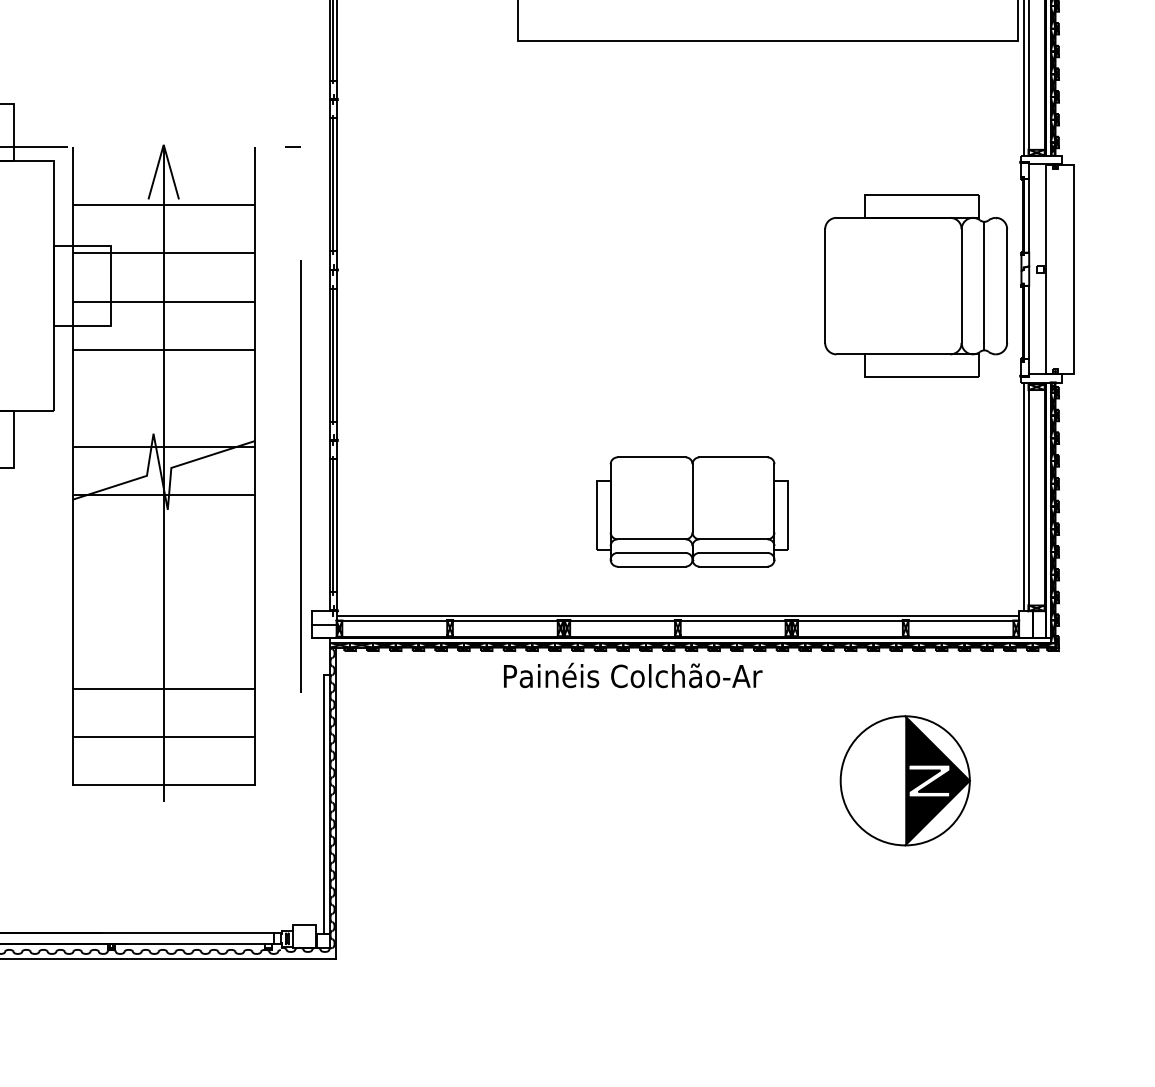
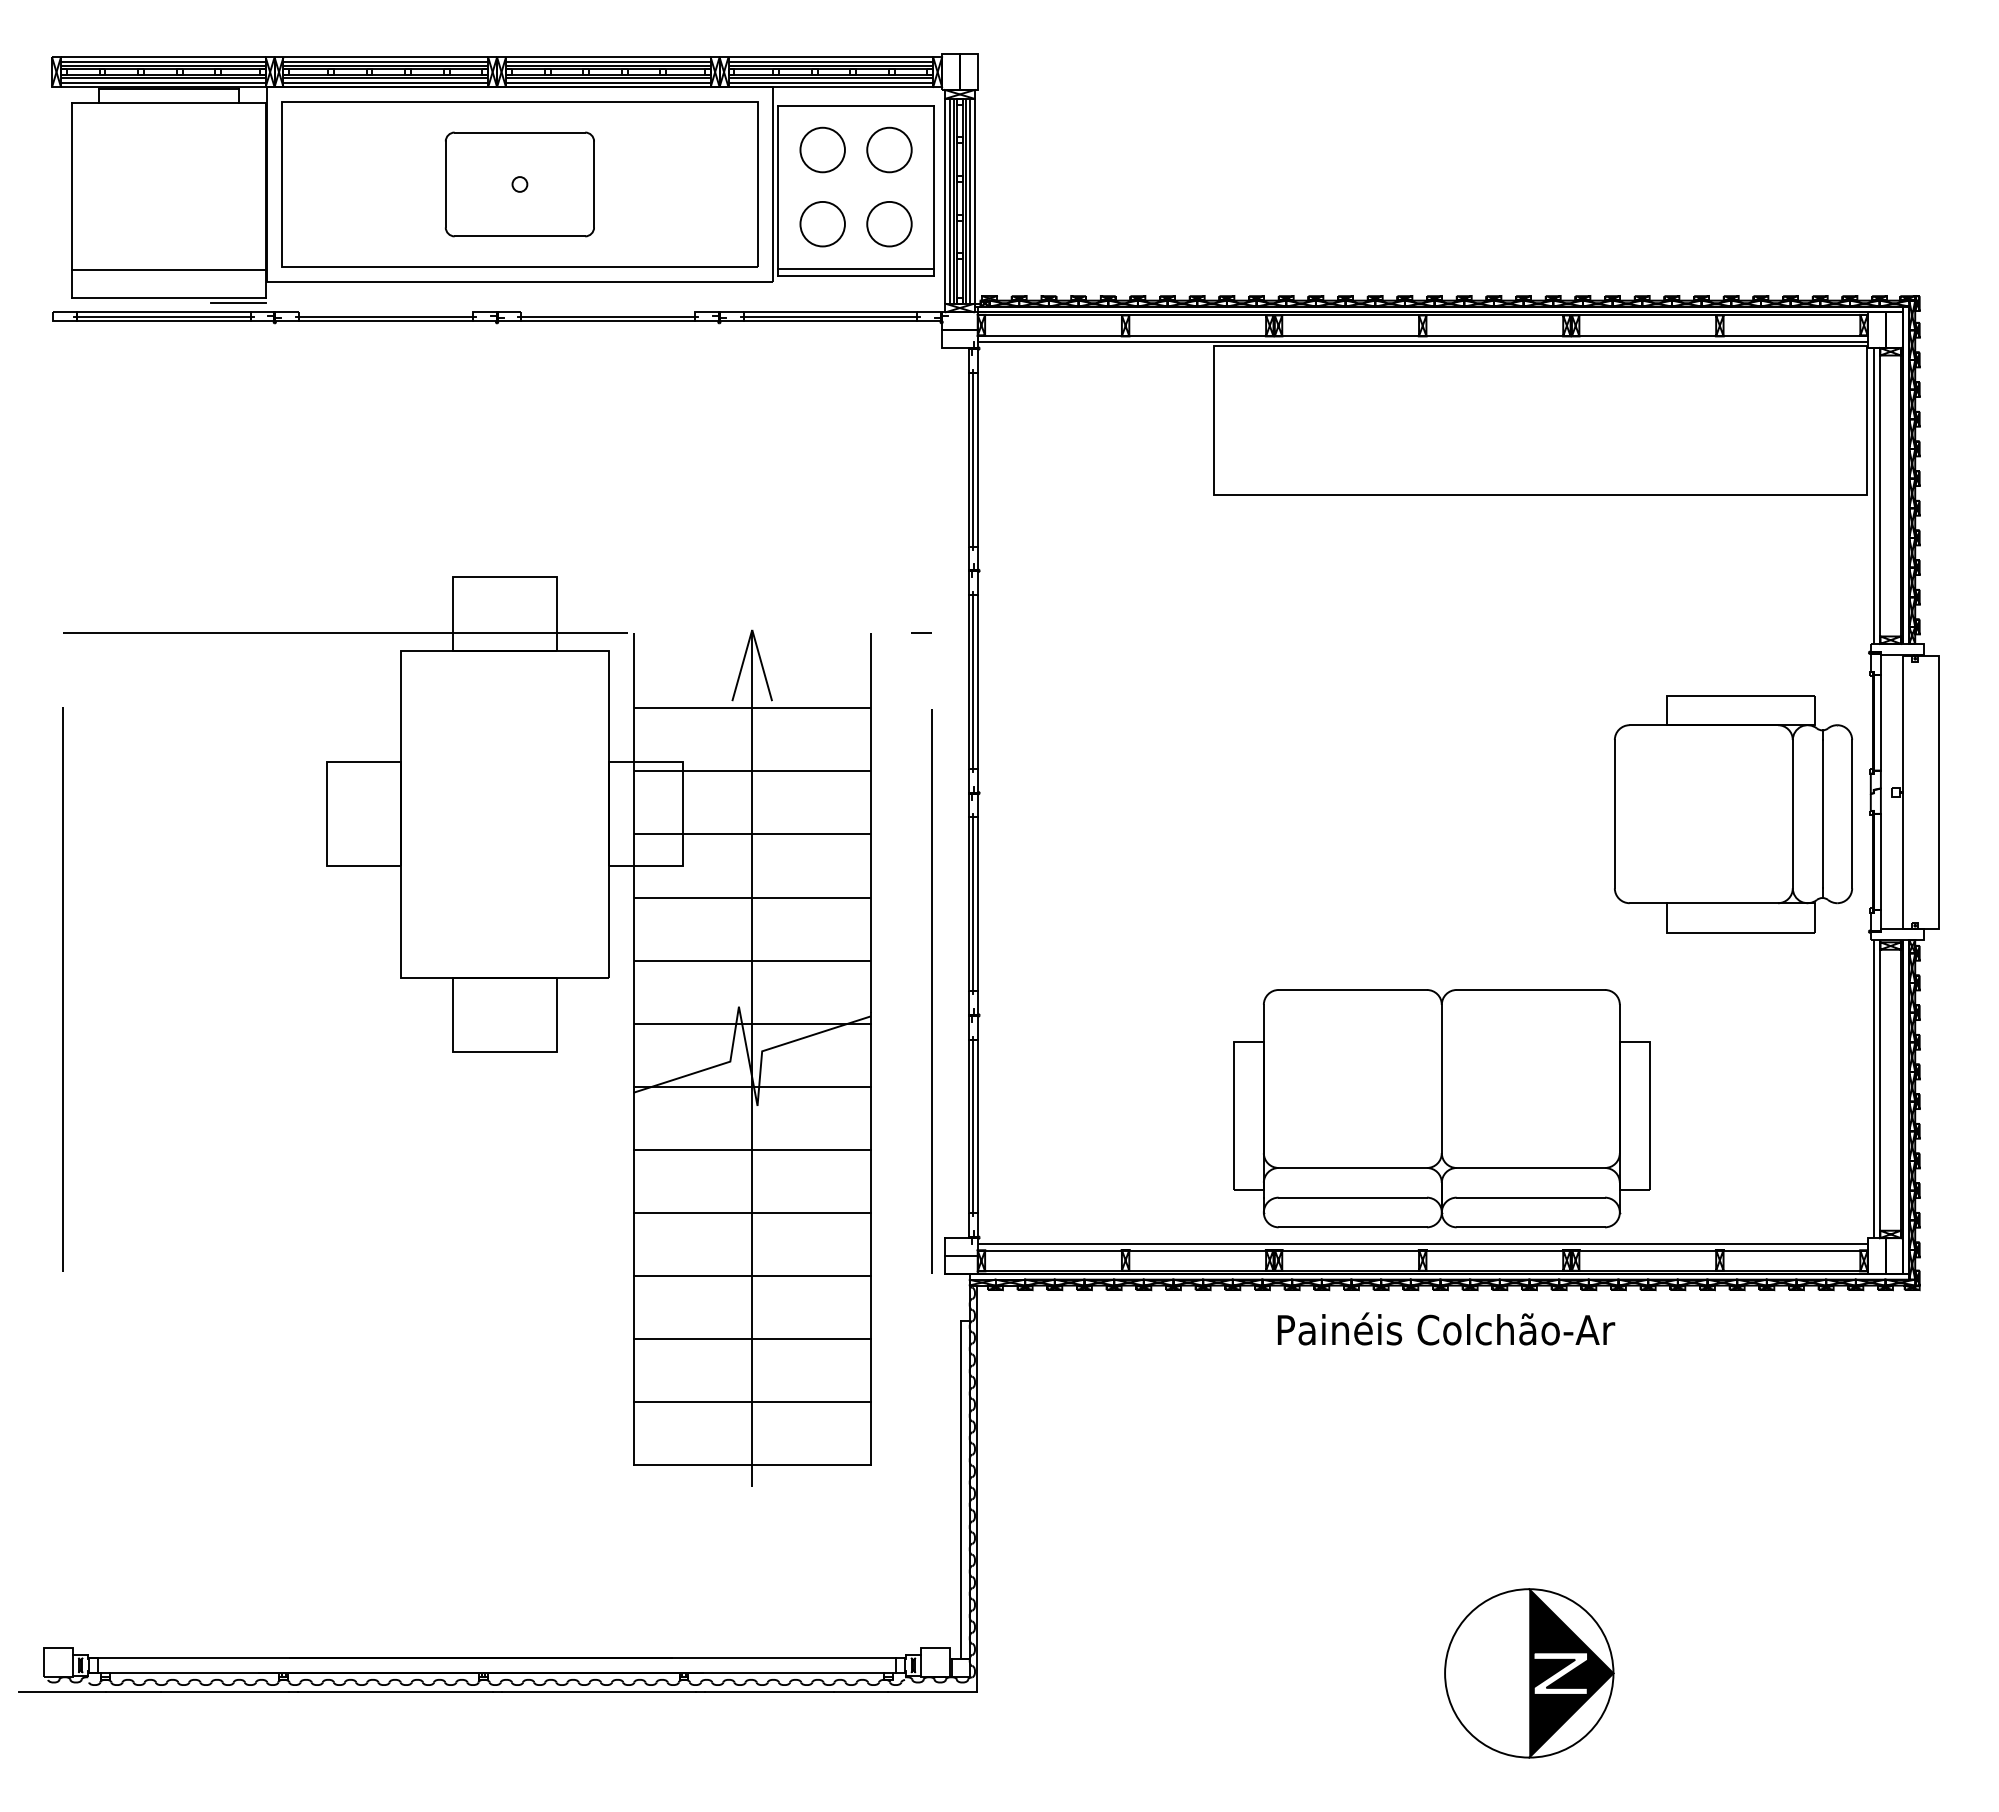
line: (163, 398) -> (751, 960), added
line: (301, 476) -> (931, 991), moved
part: (692, 511) -> (1441, 1108), size x1.67
line: (163, 543) -> (751, 1149), added
line: (163, 592) -> (751, 1213), added
line: (163, 640) -> (751, 1276), added
text: (633, 675) -> (1446, 1328), moved
part: (905, 780) -> (1529, 1673), moved

